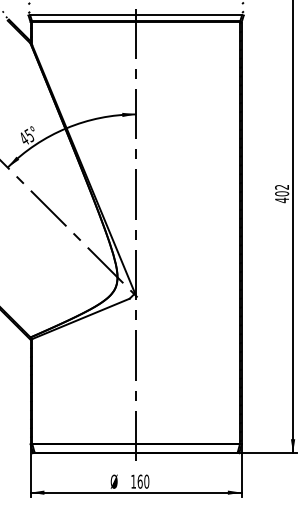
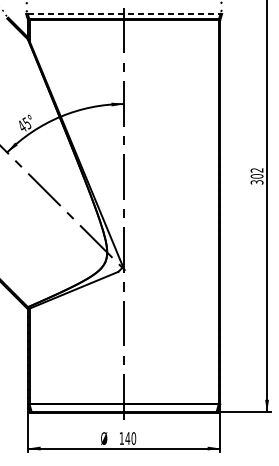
line: (136, 15) -> (124, 13), solid -> dashed
text: (282, 200) -> (257, 182), 402 -> 302
text: (139, 481) -> (127, 438), 160 -> 140

